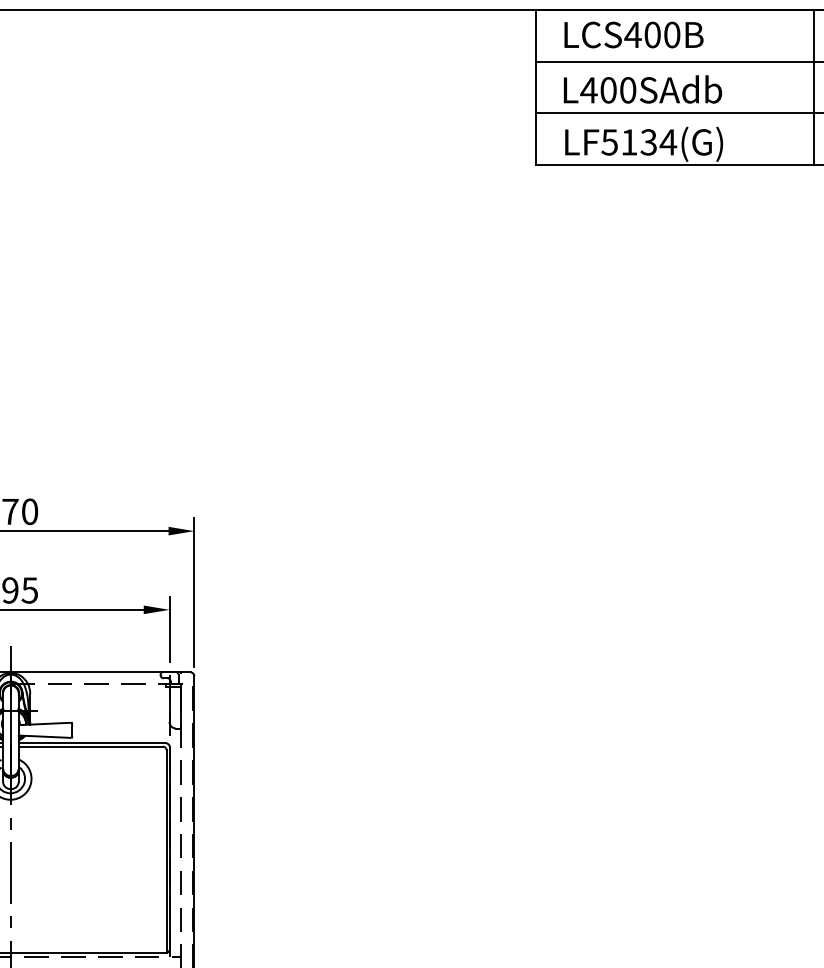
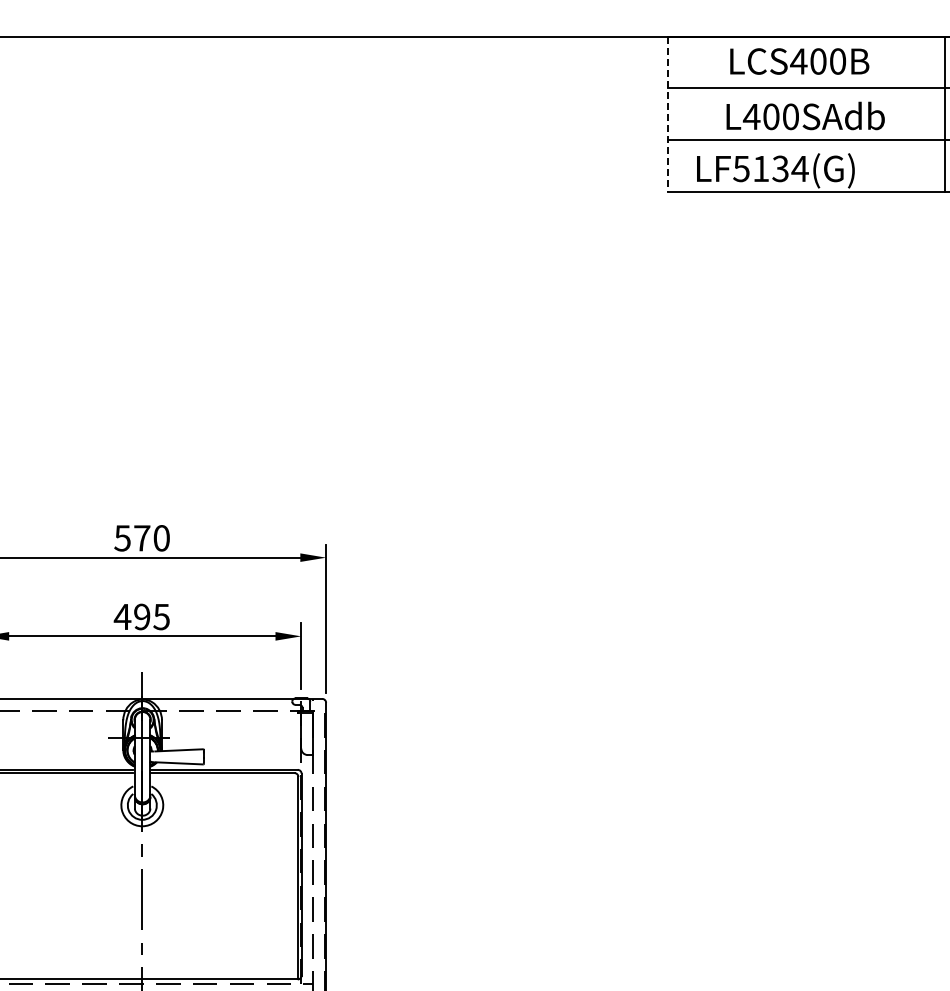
text: (633, 34) -> (799, 61), moved
line: (536, 87) -> (668, 114), solid -> dashed
text: (642, 88) -> (805, 115), moved

